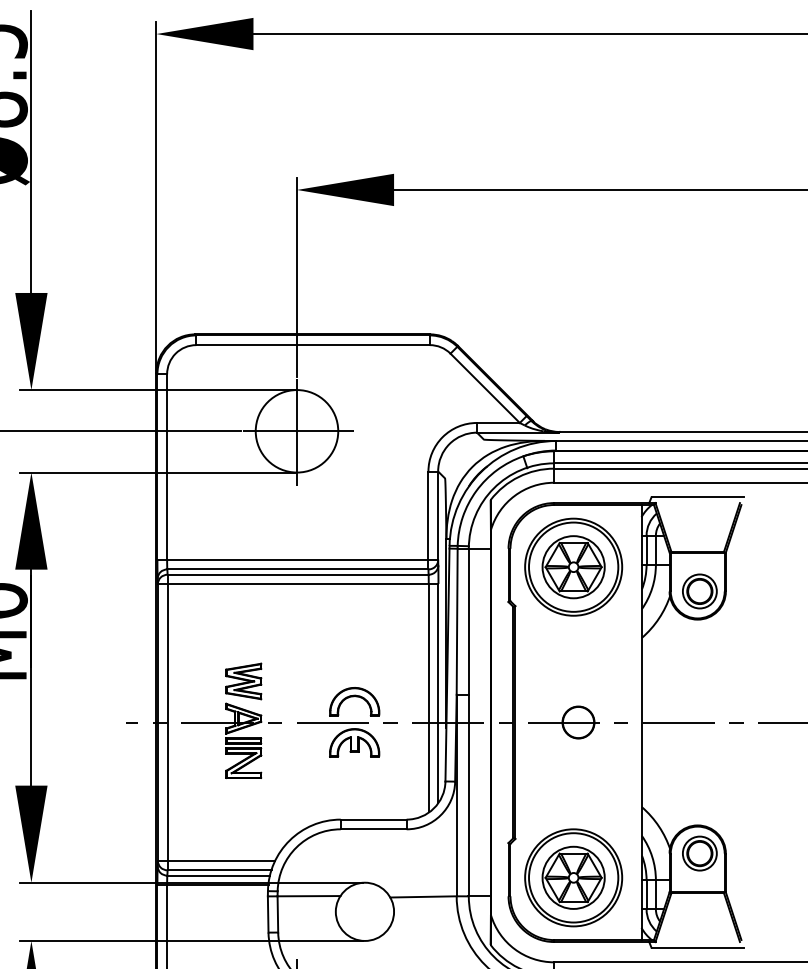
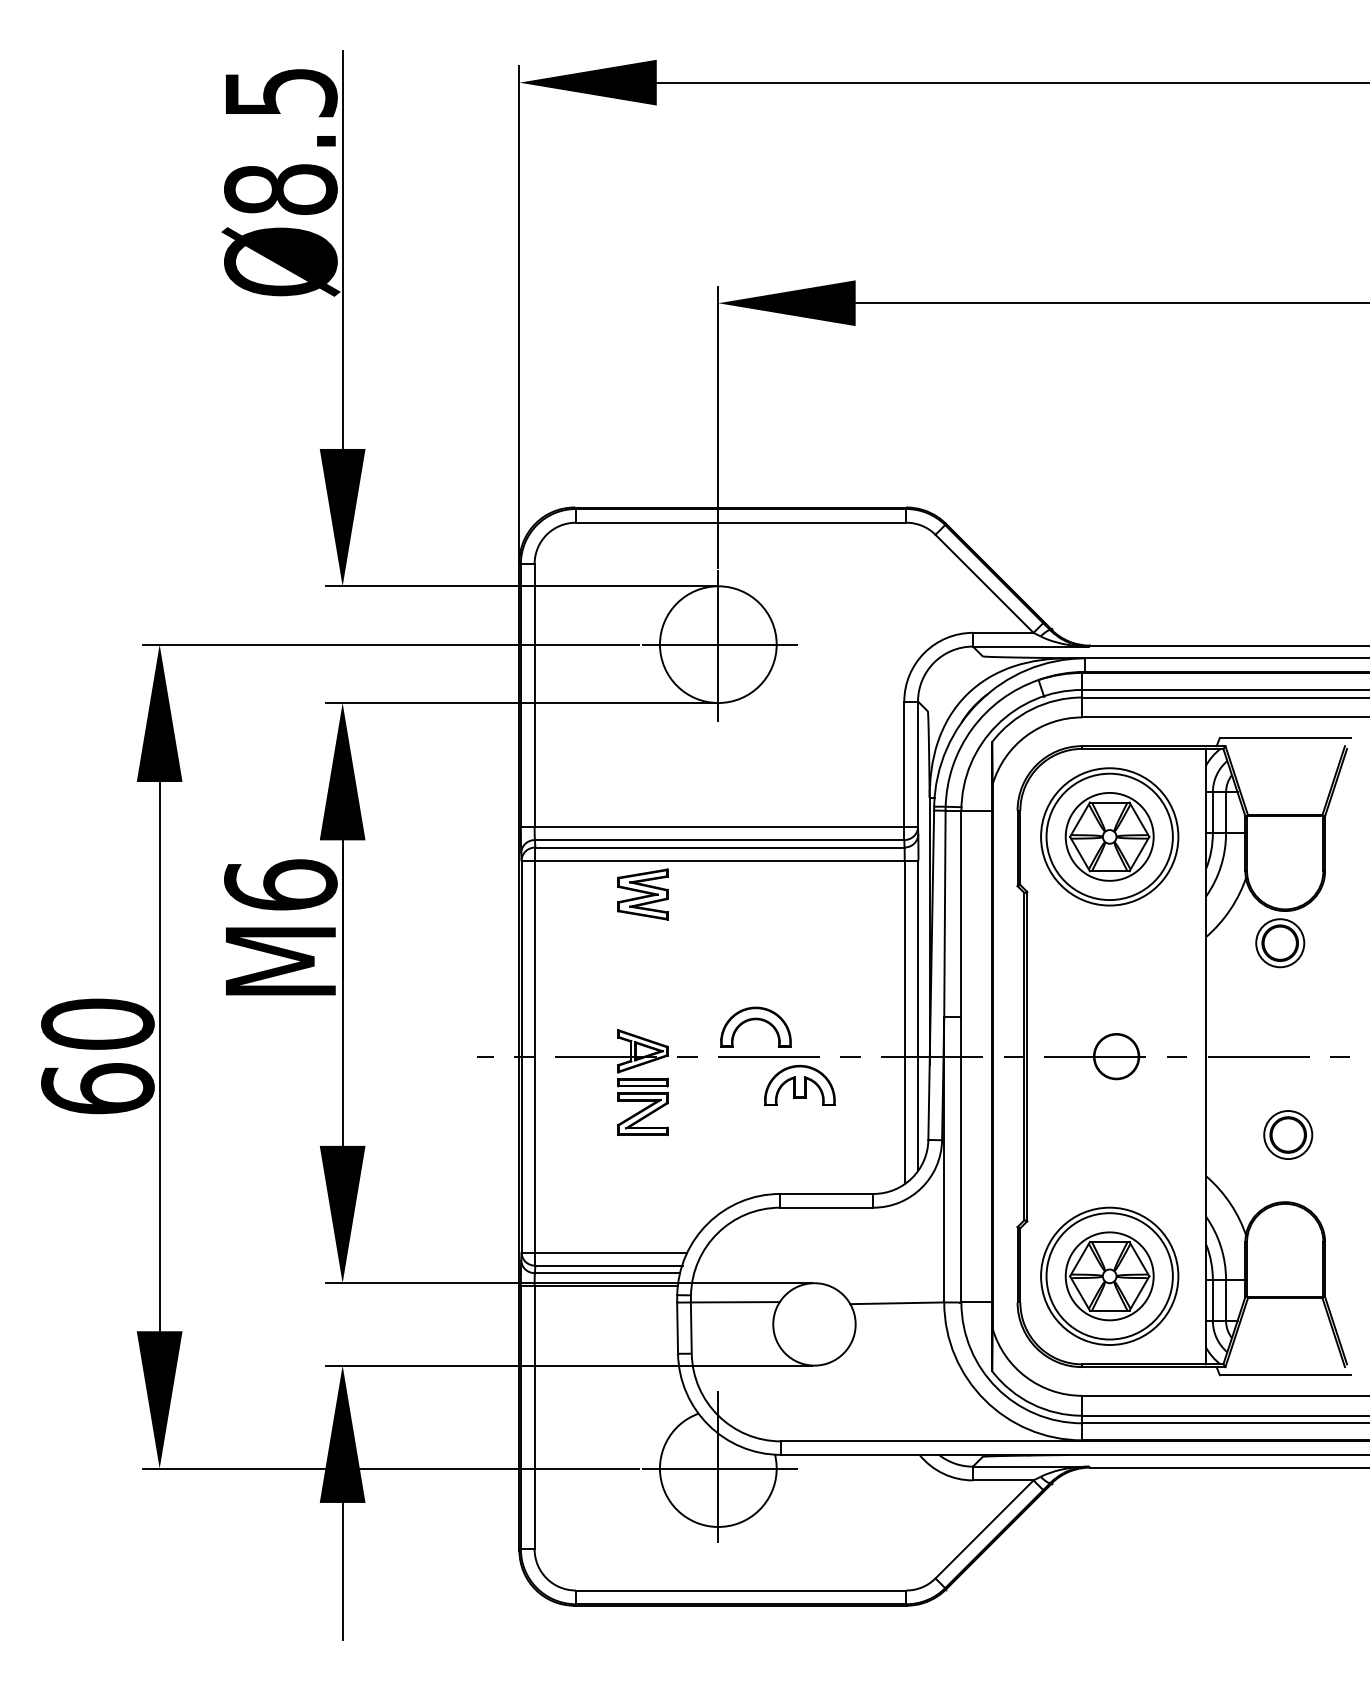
part: (700, 591) -> (1280, 943), moved
part: (243, 681) -> (642, 894), moved
part: (354, 701) -> (755, 1026), moved
part: (700, 853) -> (1288, 1134), moved

